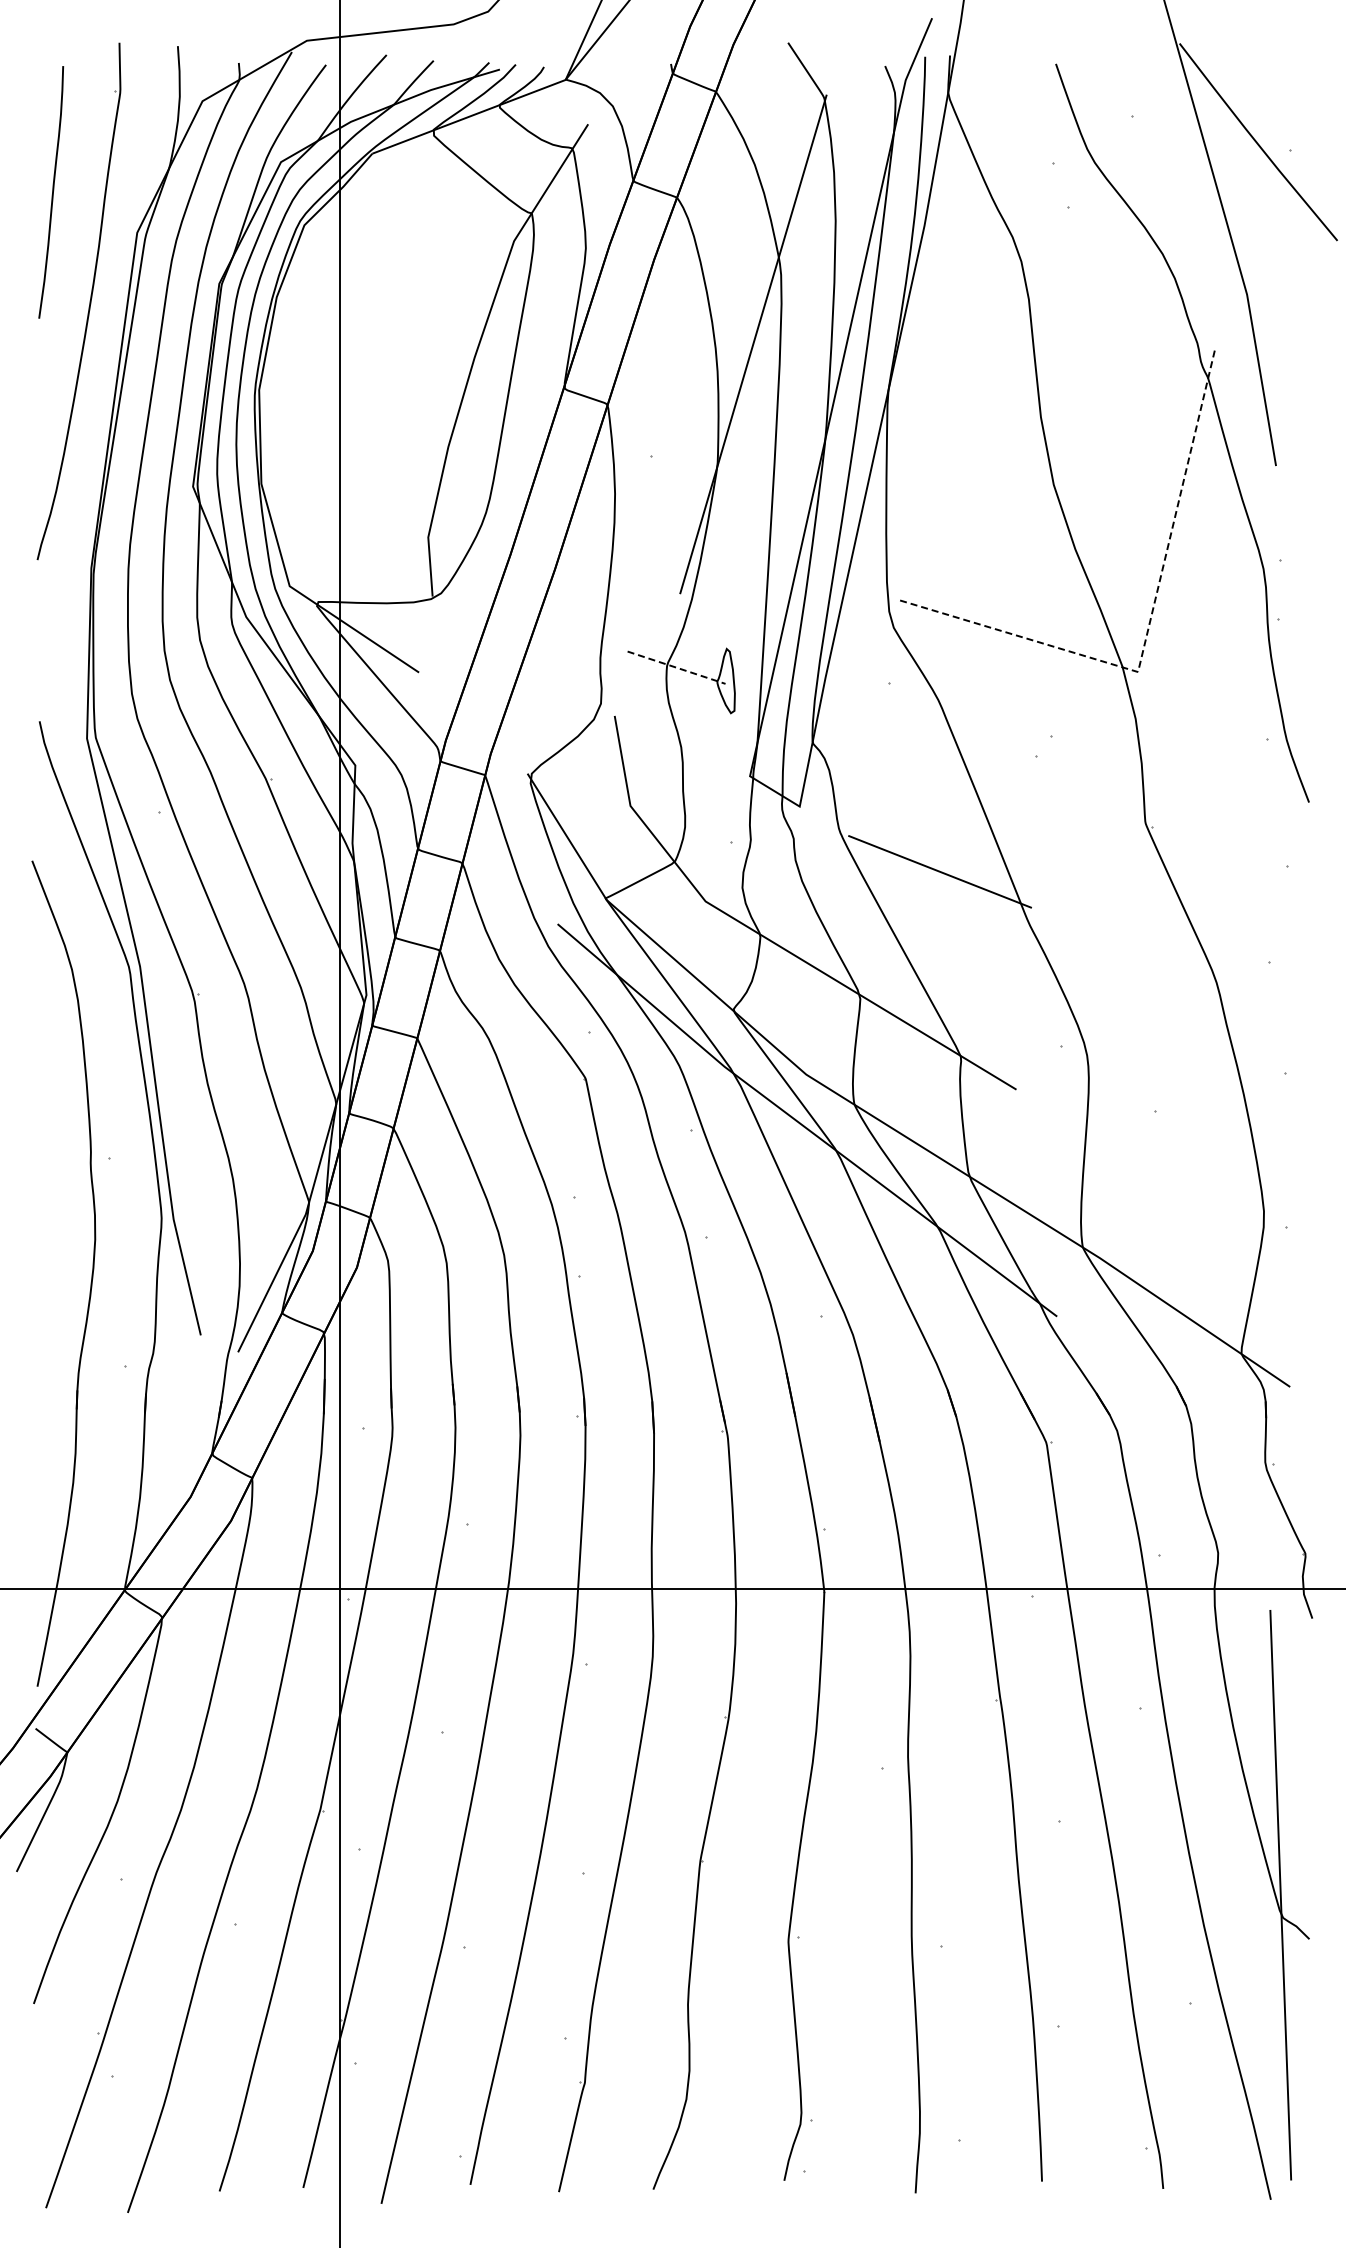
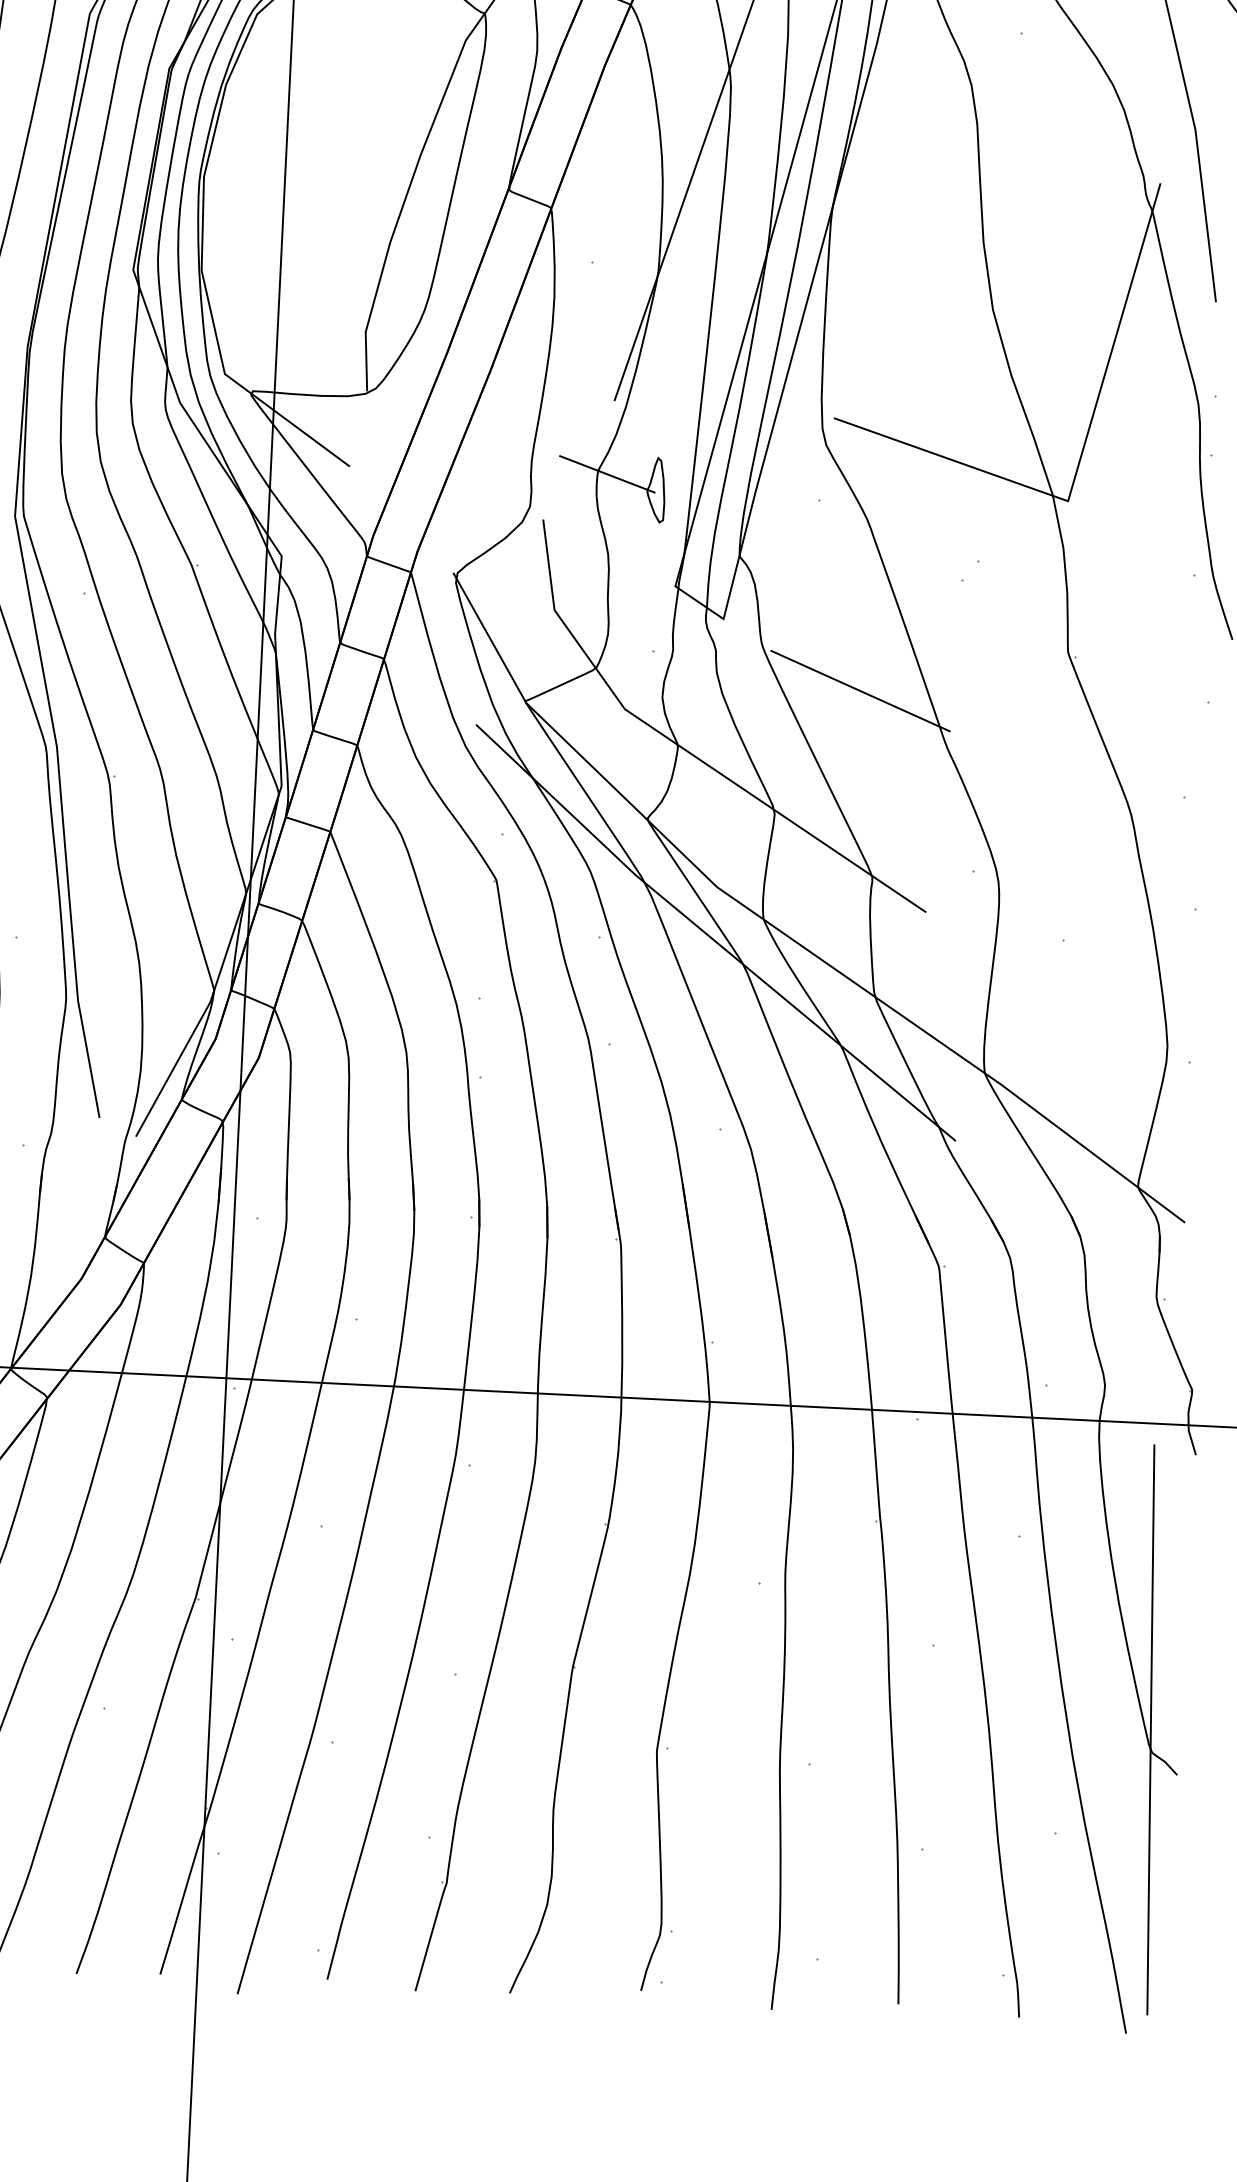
line: (1147, 632) -> (1079, 462), dashed -> solid
line: (676, 667) -> (607, 474), dashed -> solid

